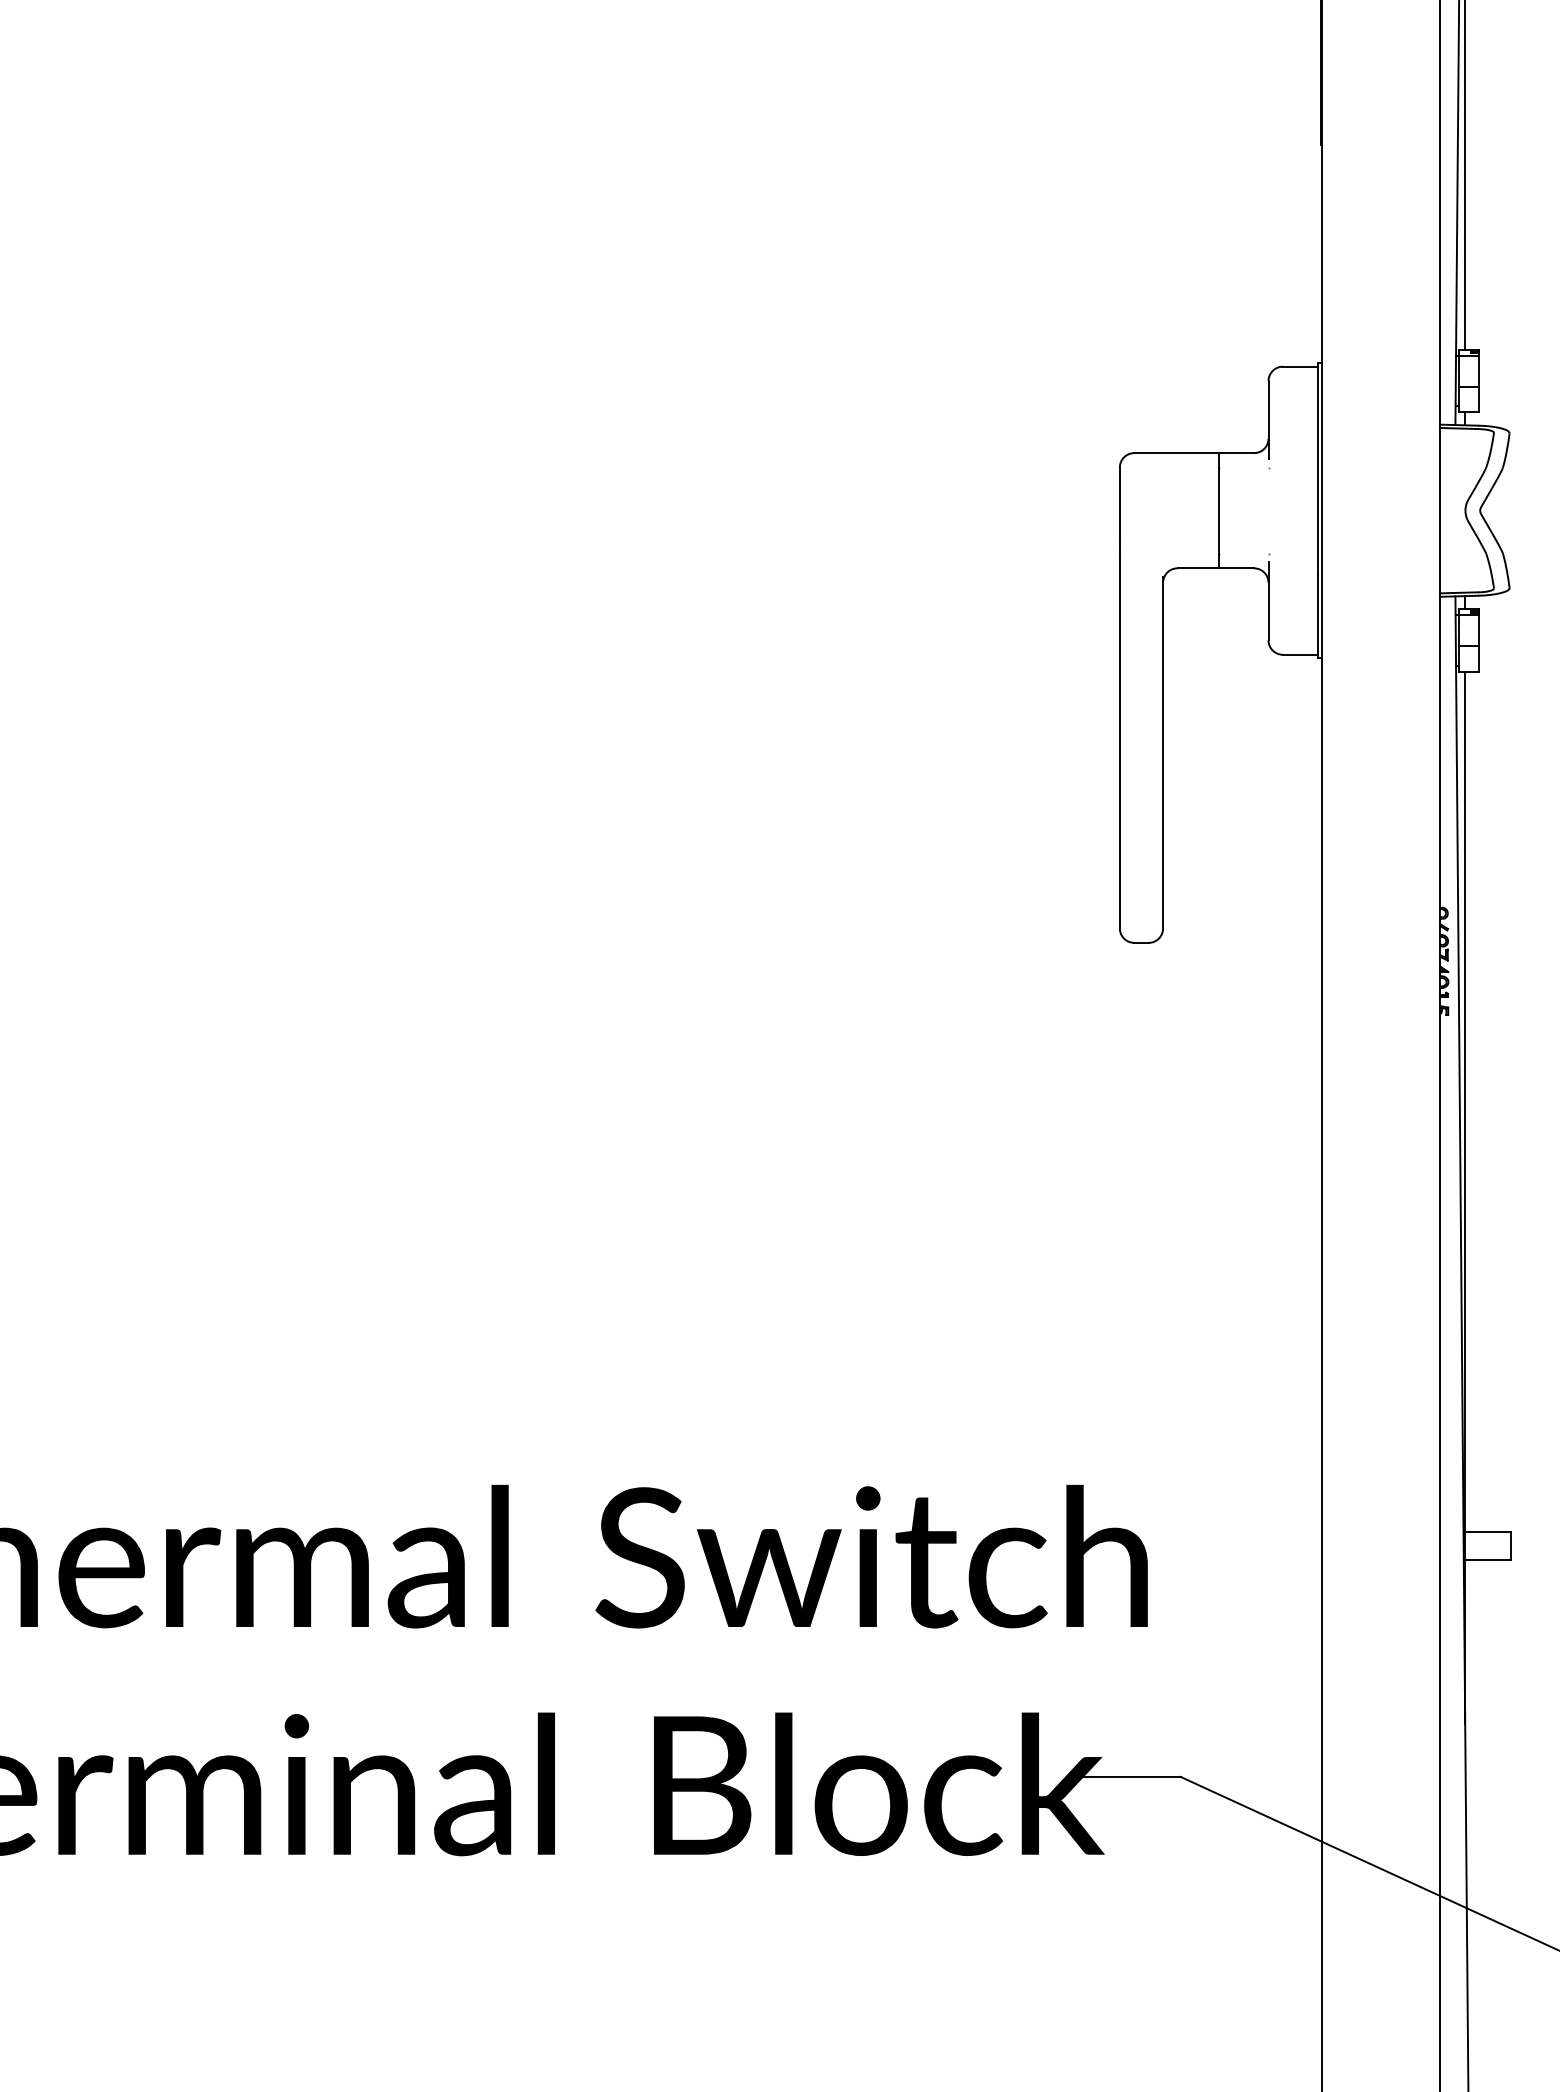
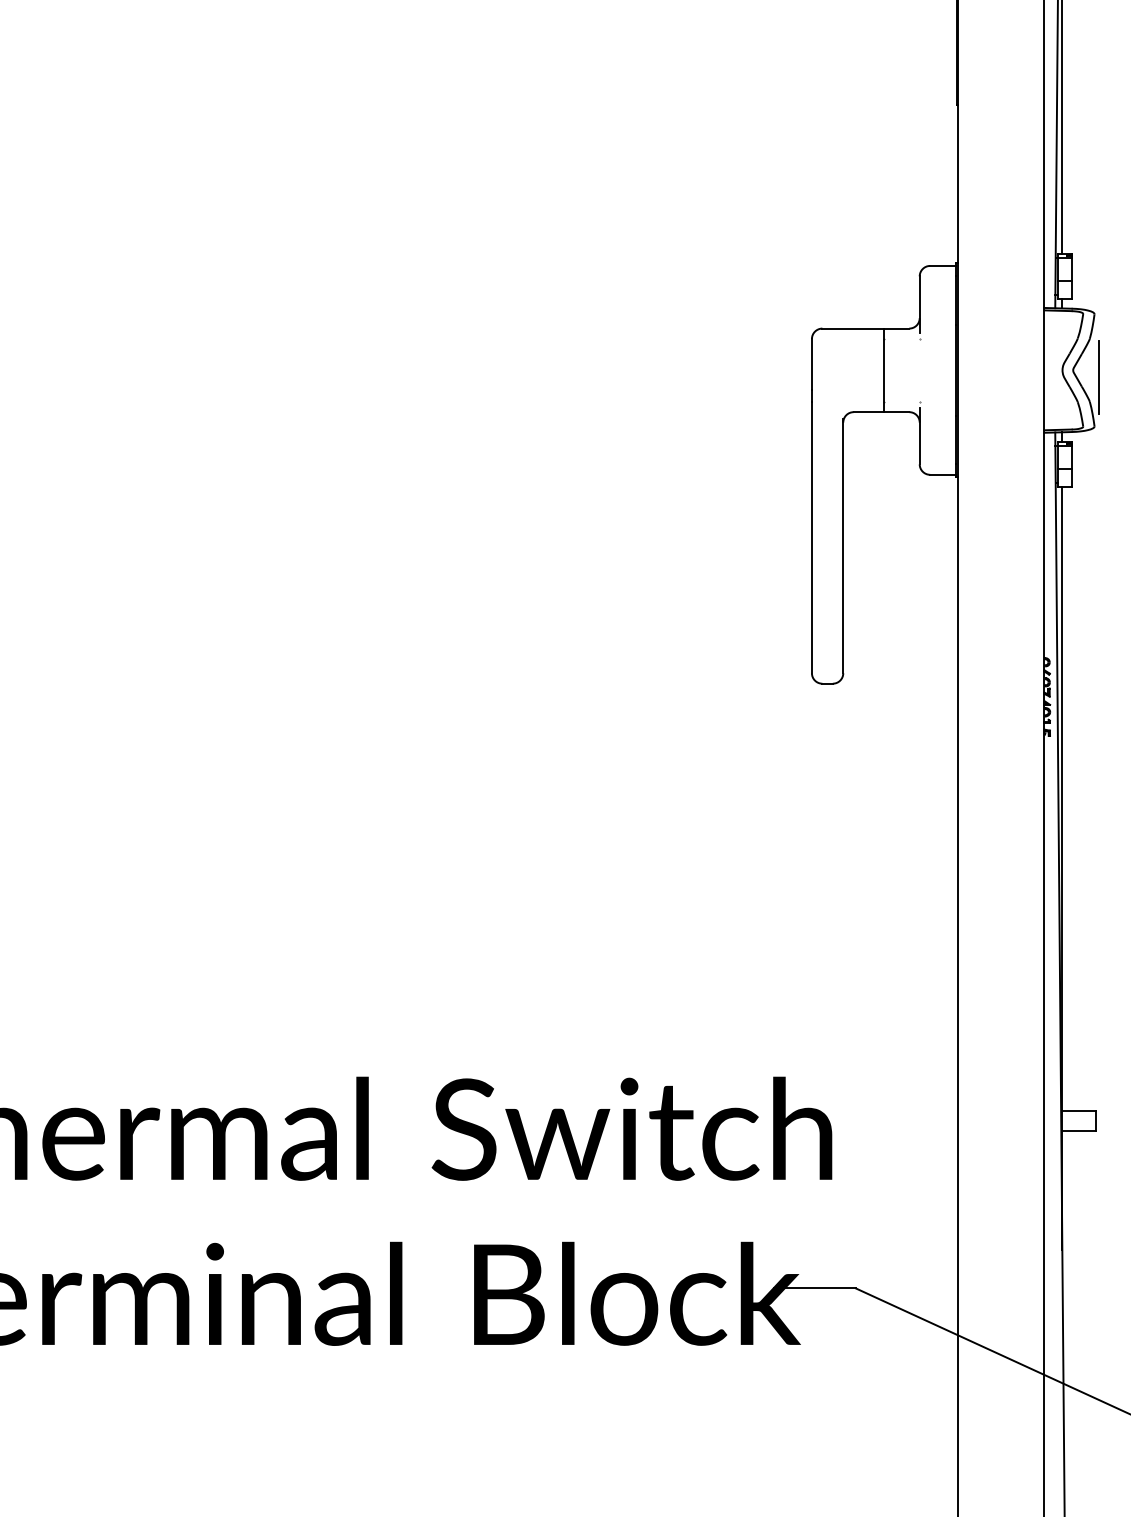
line: (1515, 520) -> (1098, 377), added

